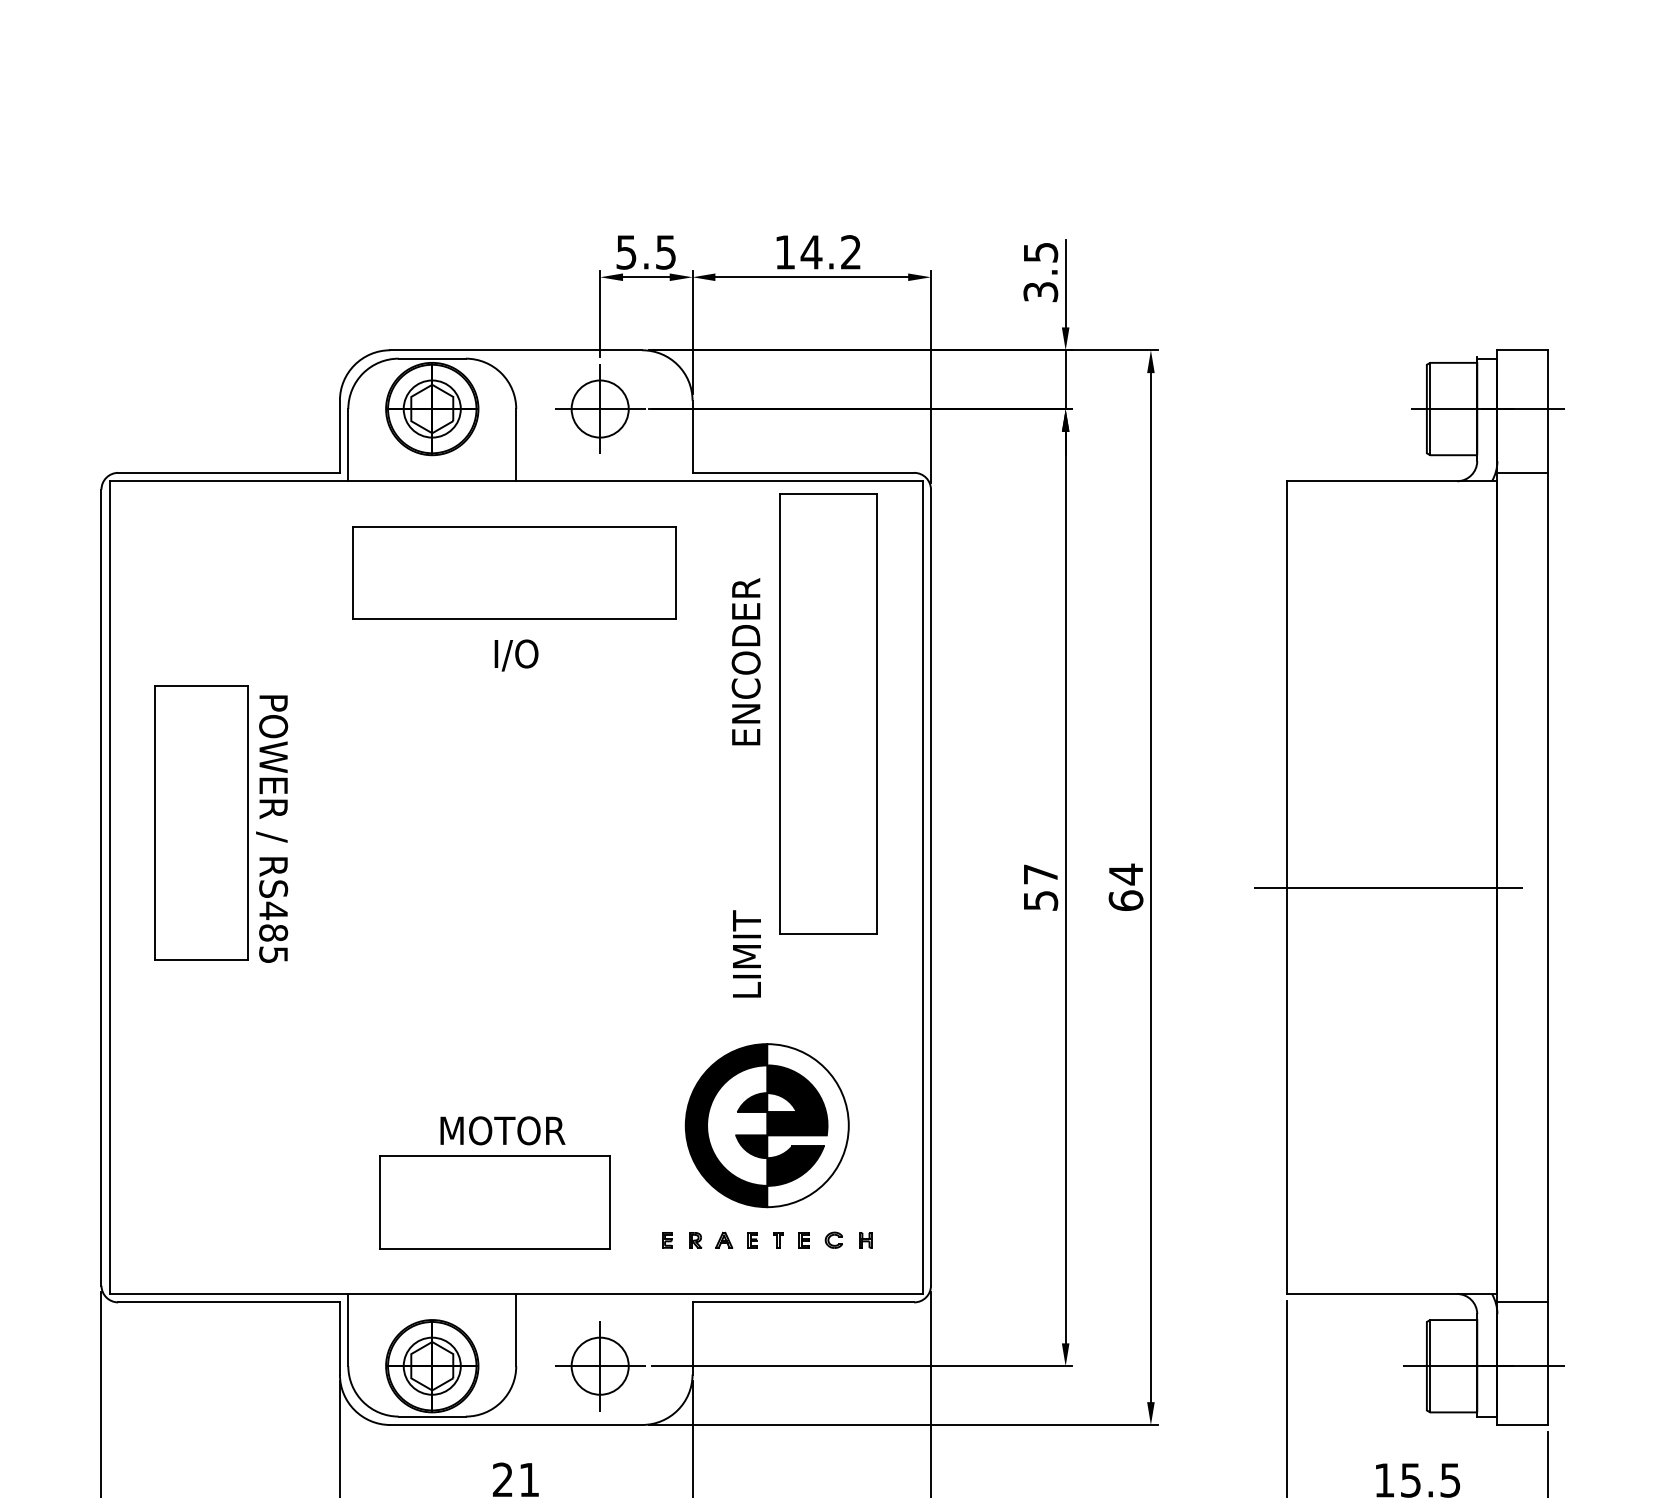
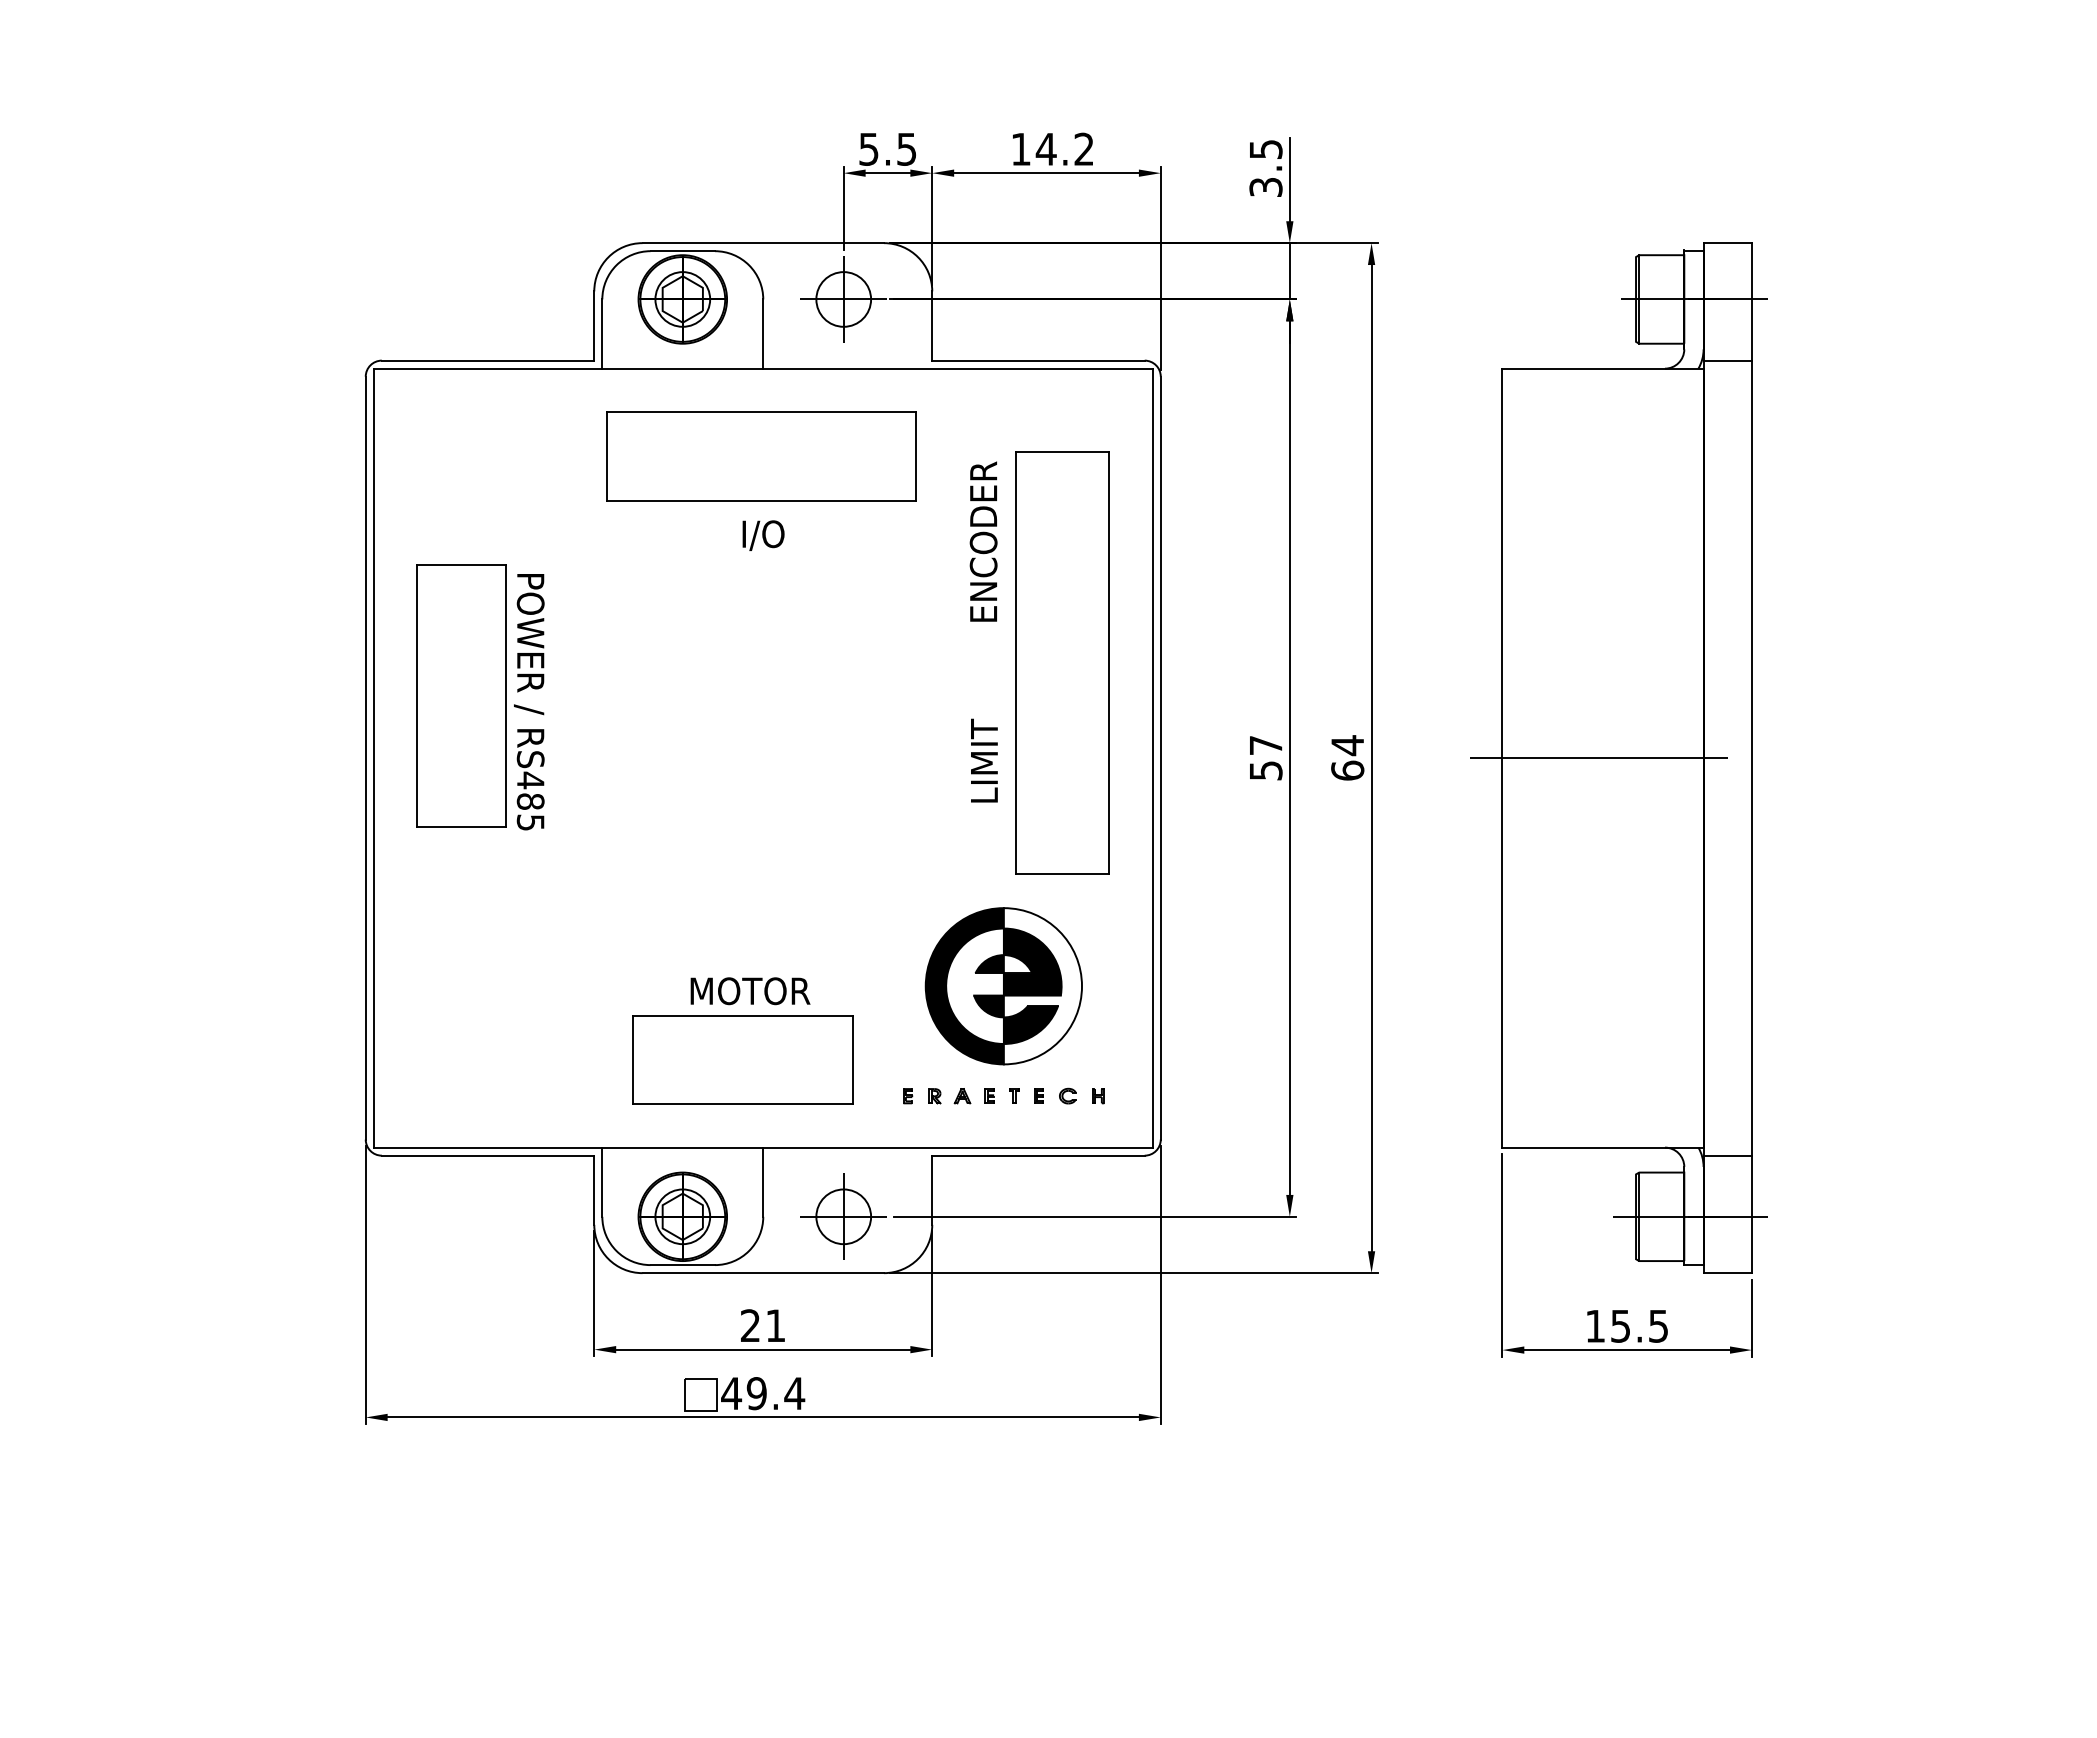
part: (828, 713) -> (1062, 662), moved
text: (747, 953) -> (984, 760), moved

